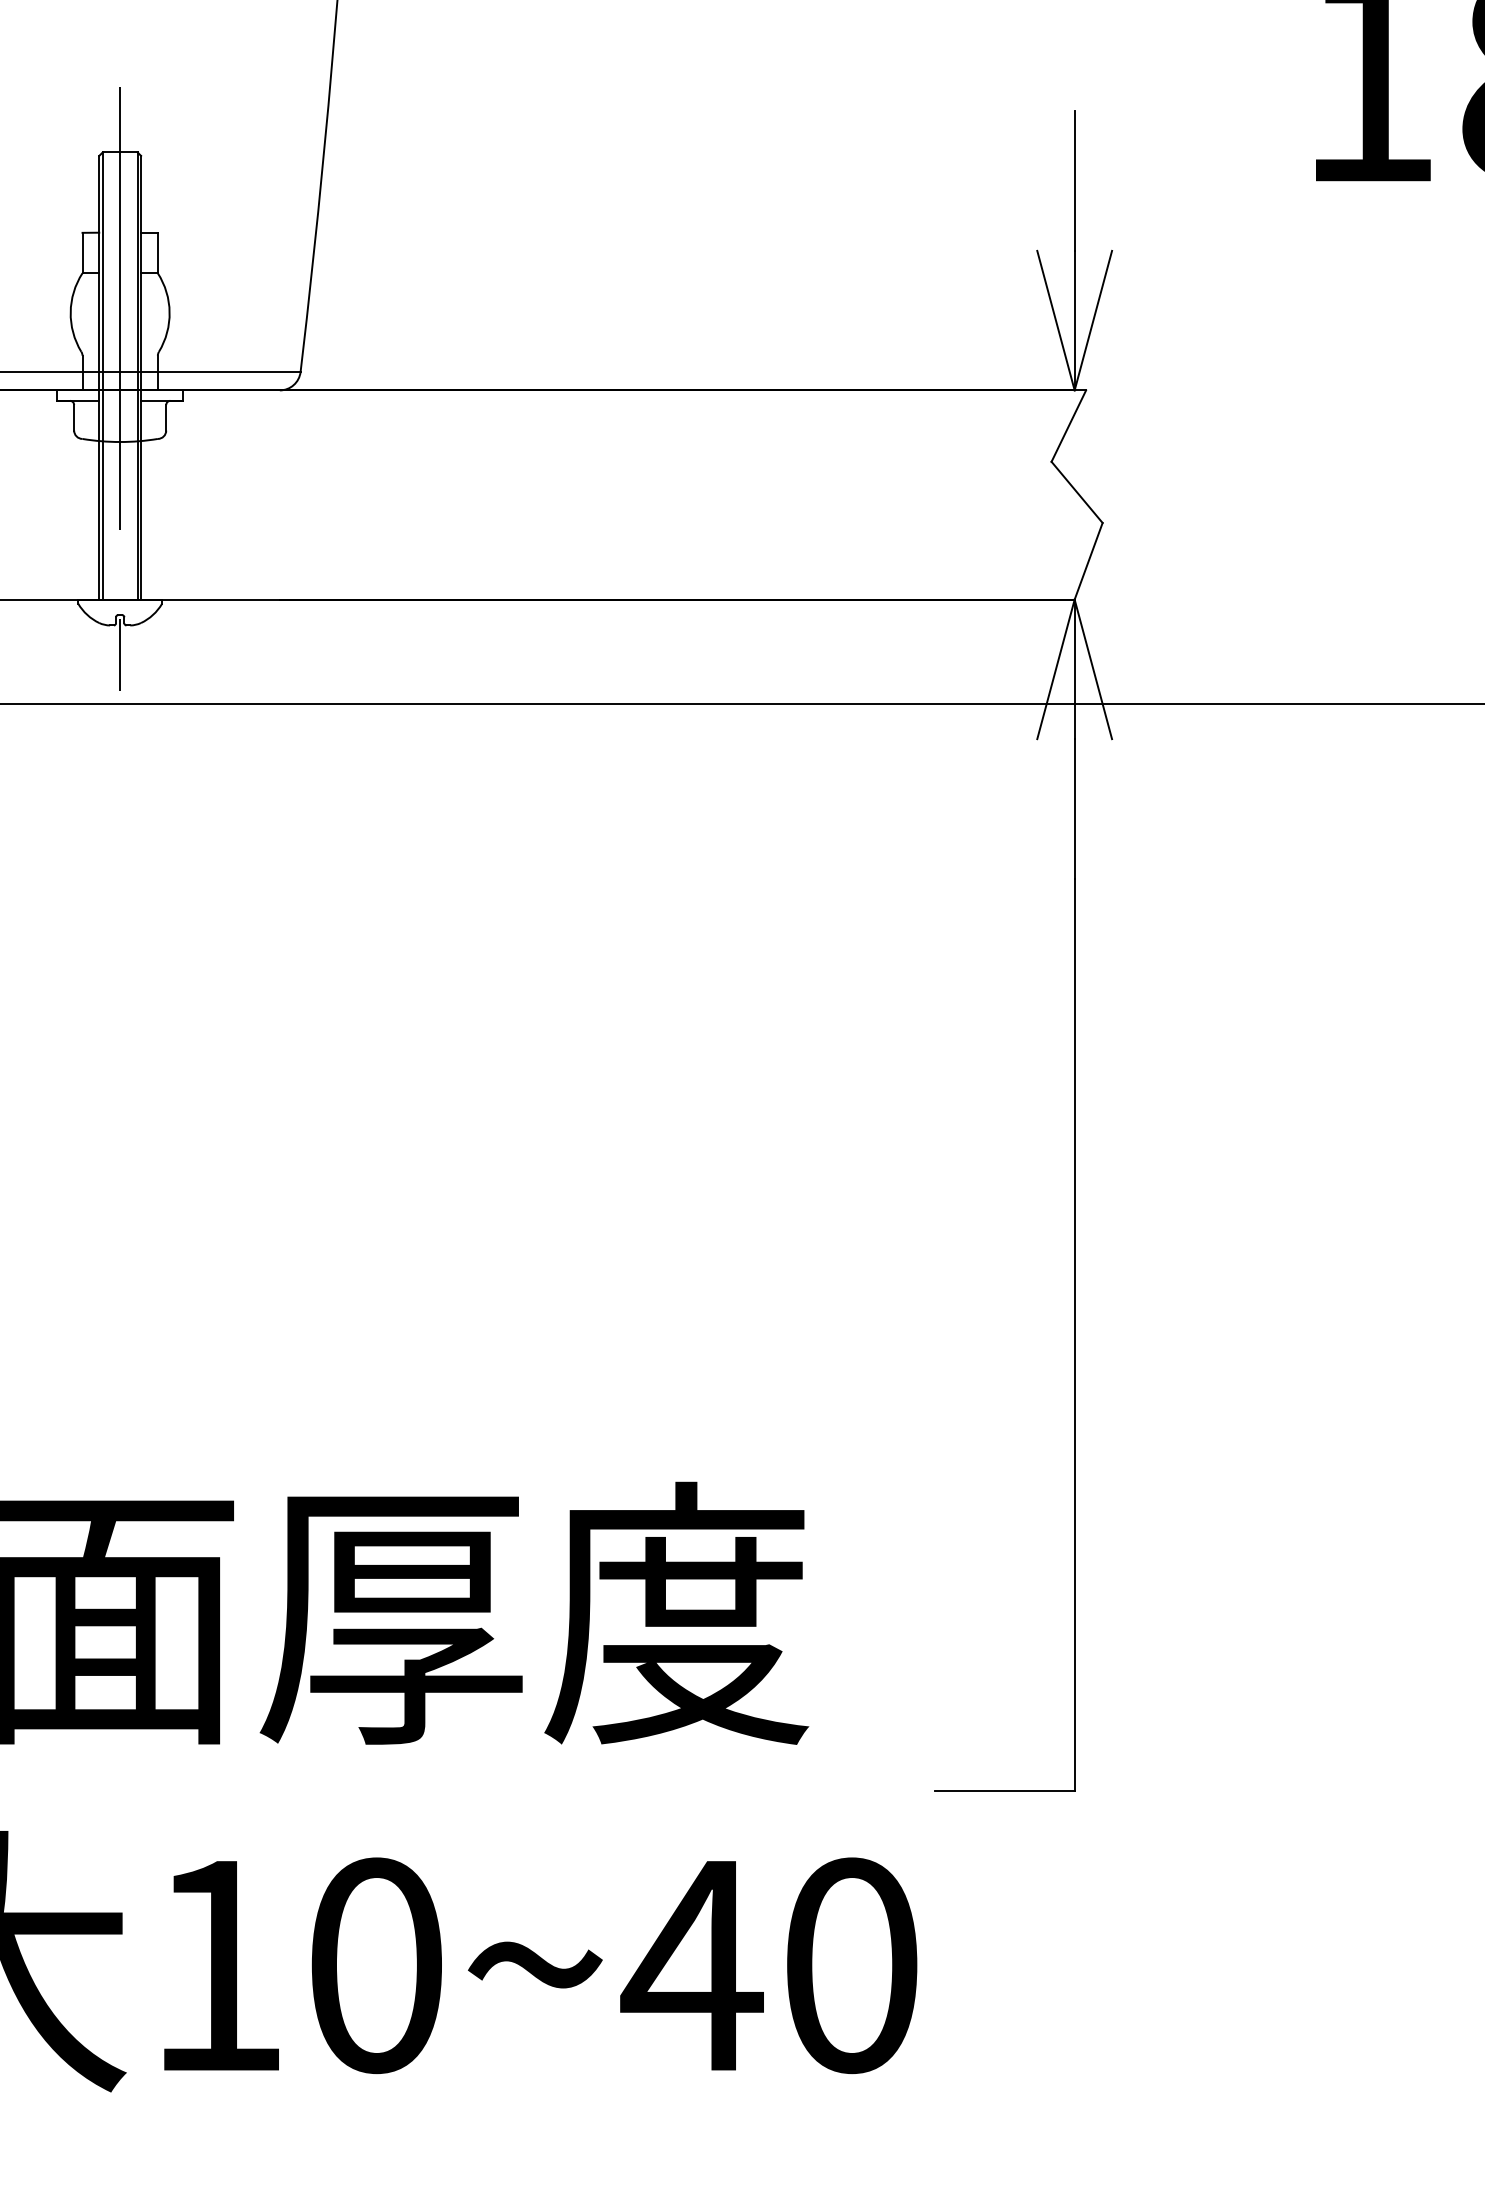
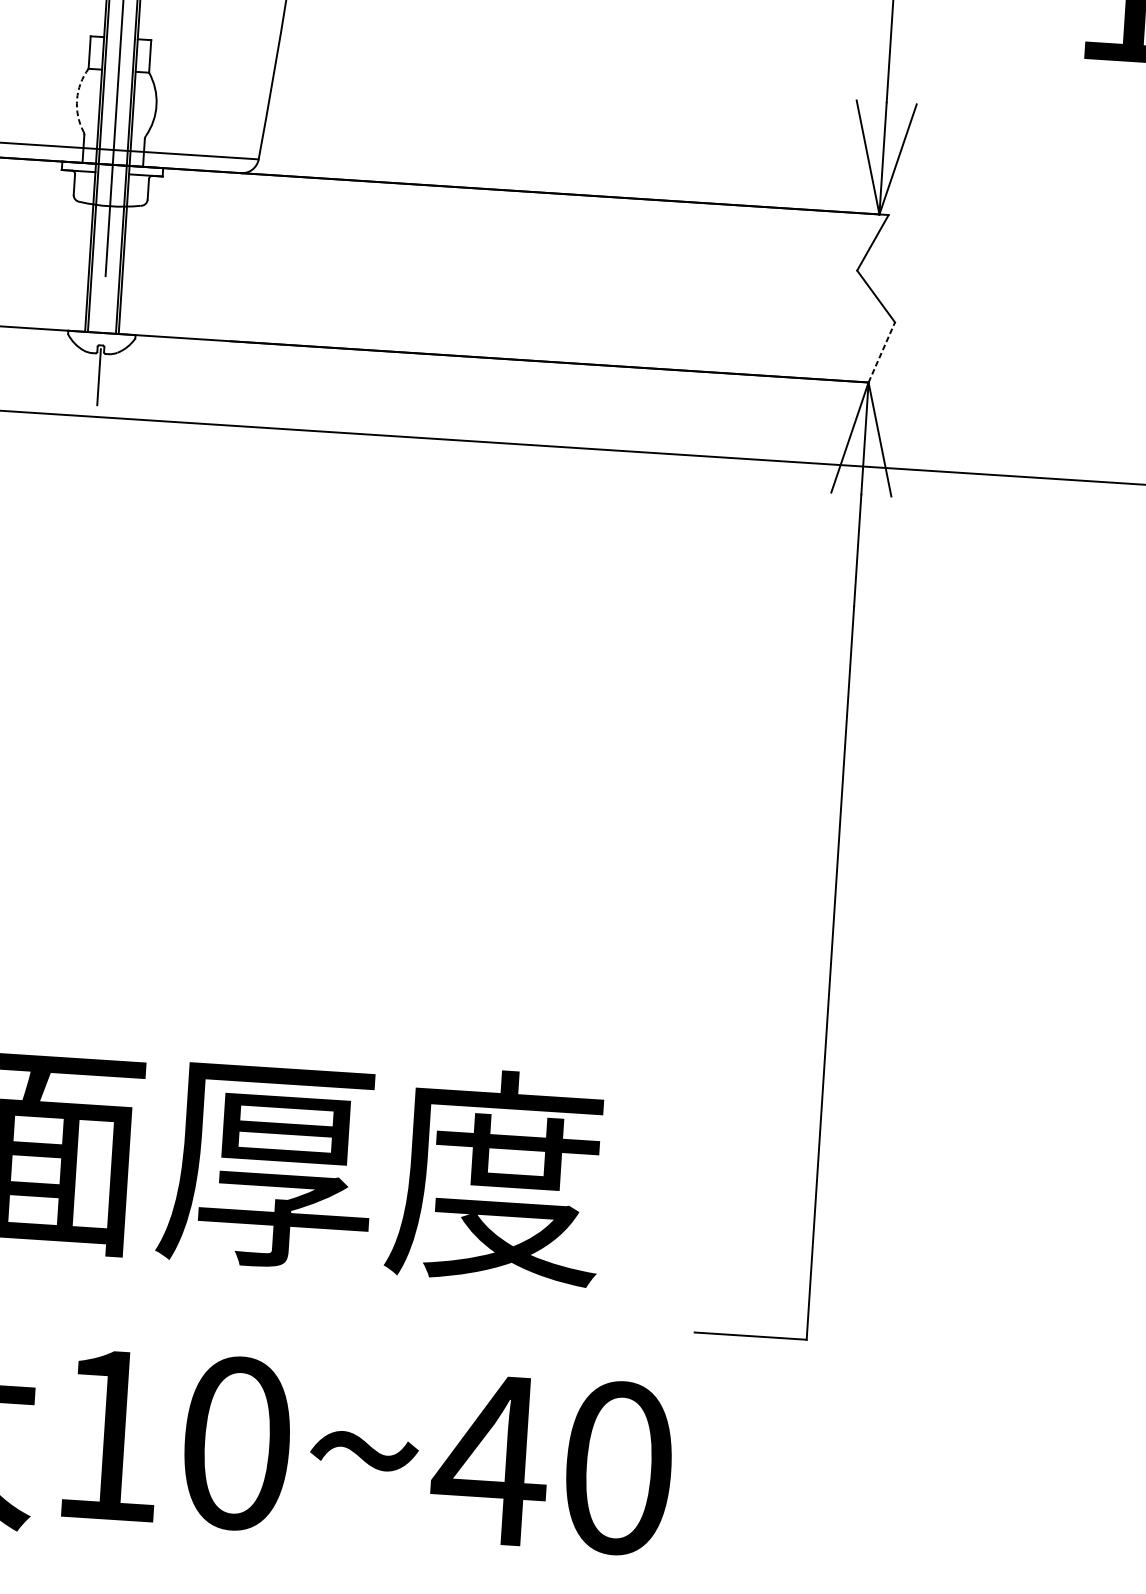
arc: (70, 312) -> (76, 99), solid -> dashed
line: (1088, 561) -> (881, 352), solid -> dashed

